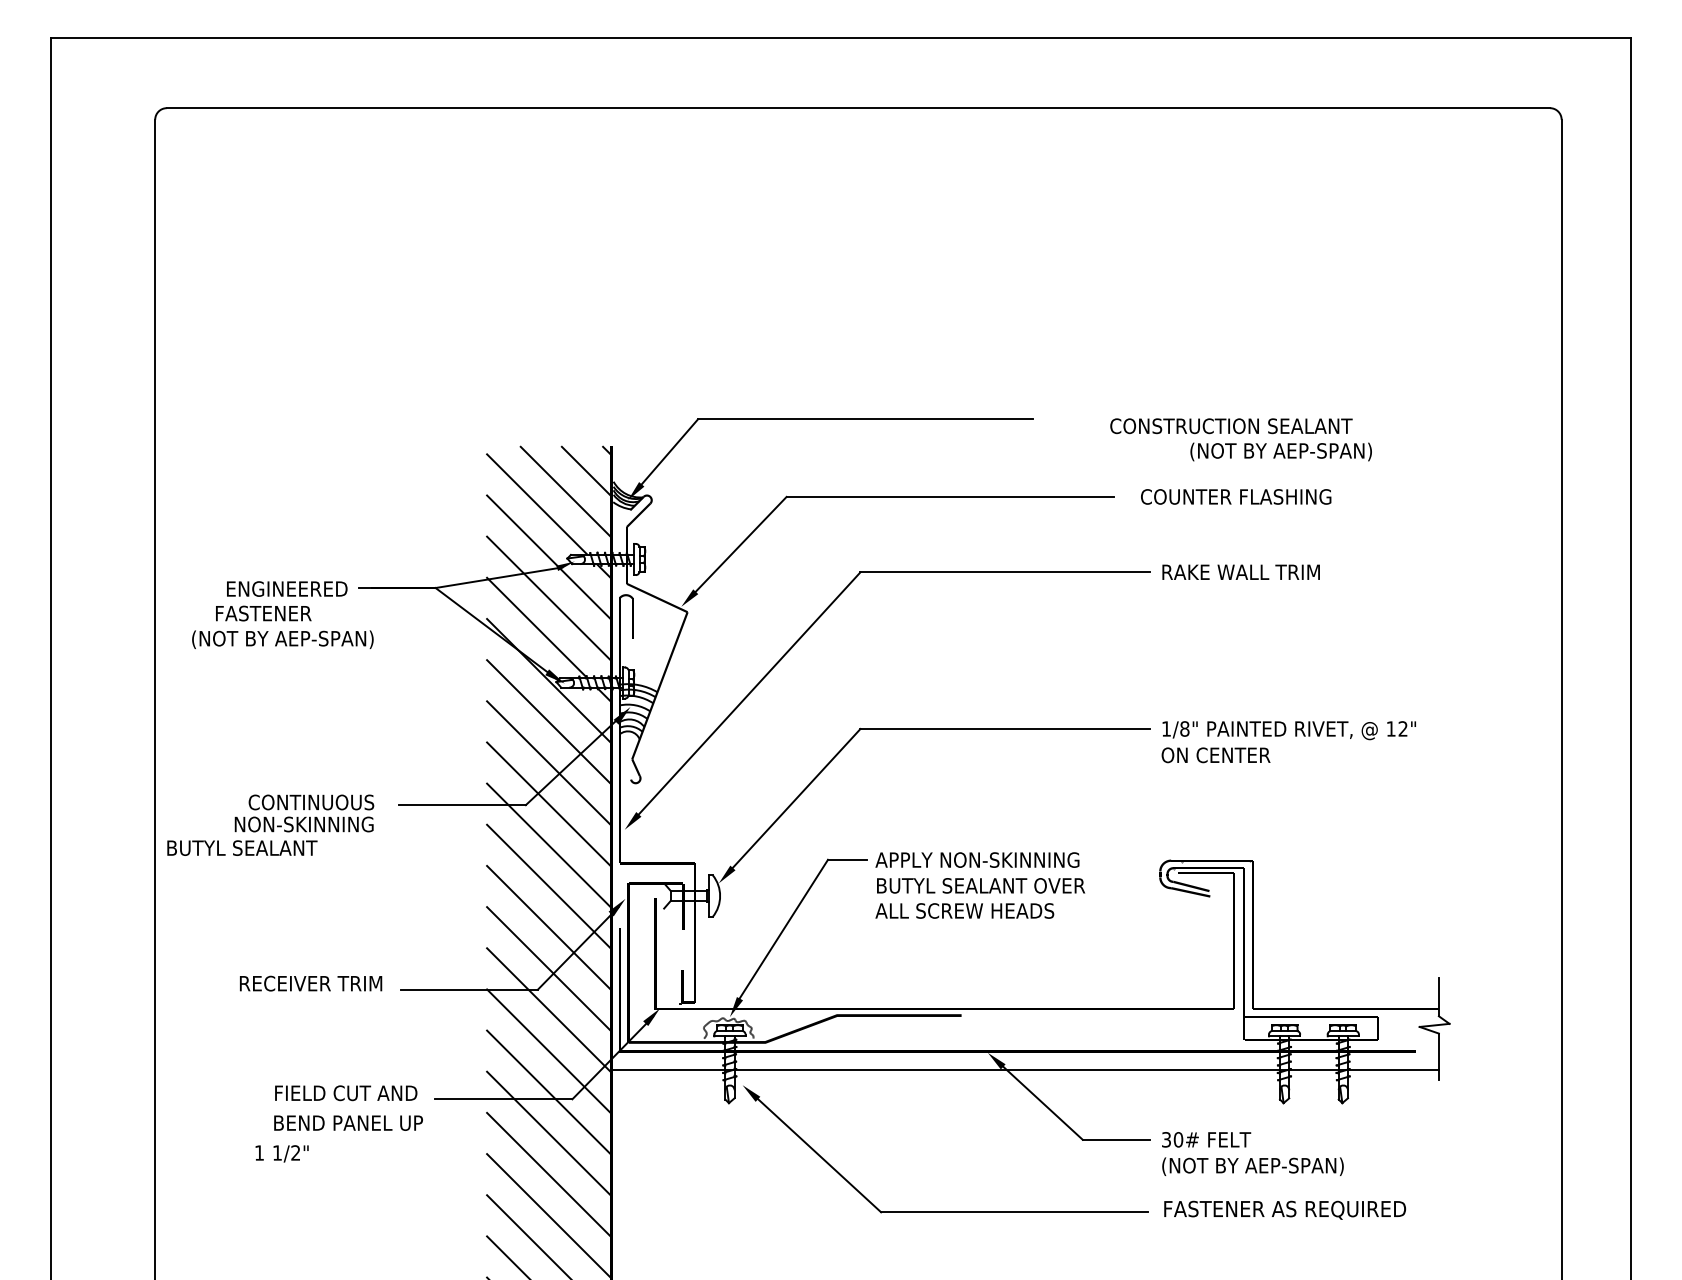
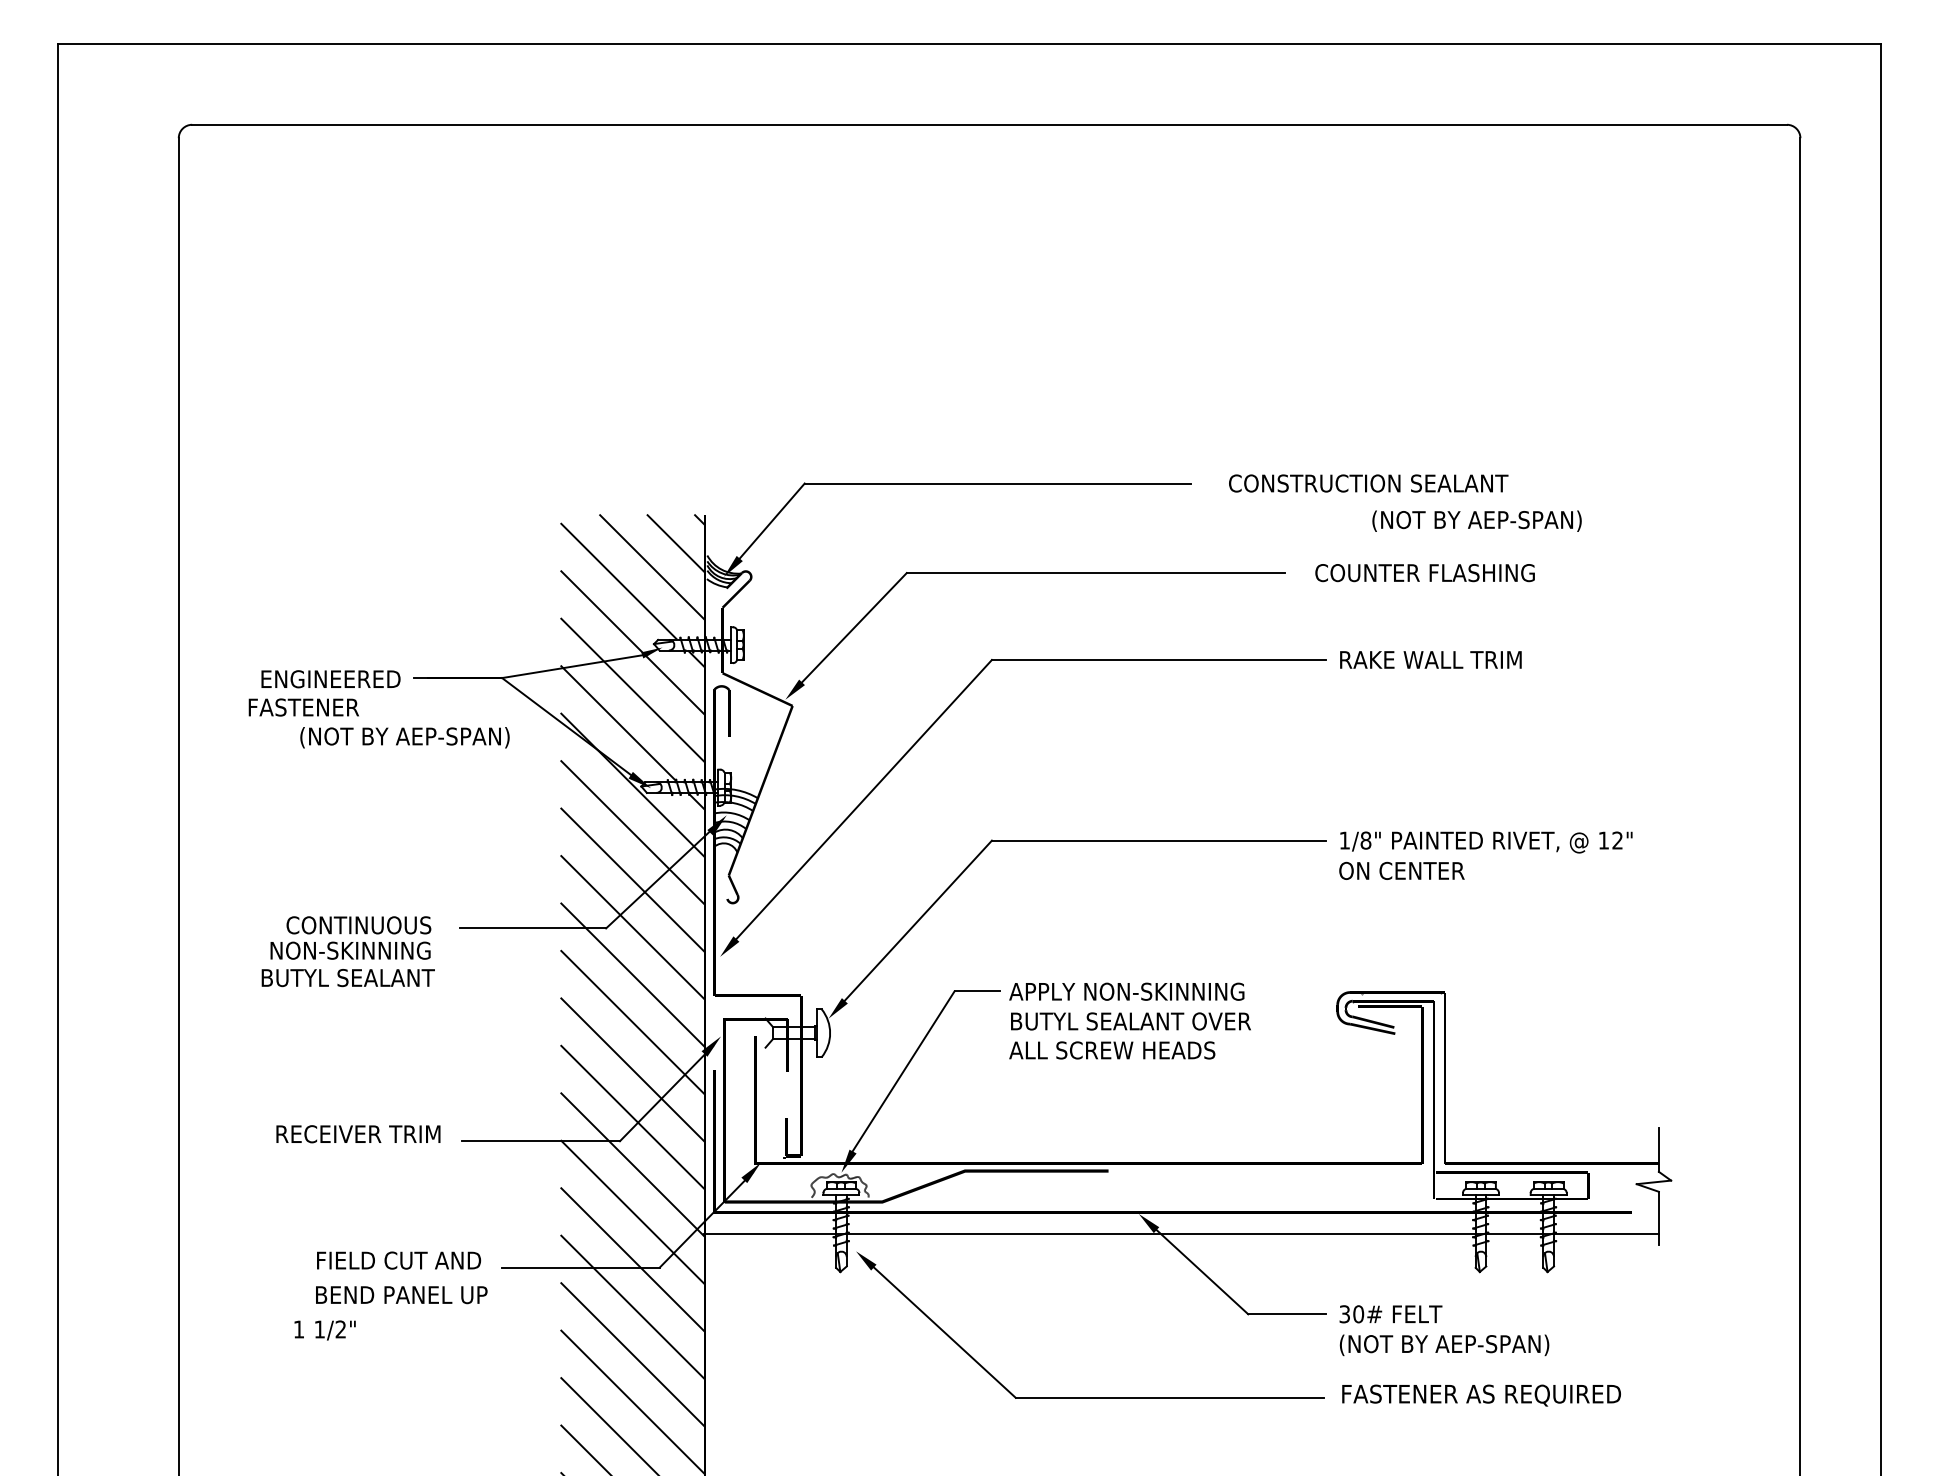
text: (1231, 426) -> (1368, 483), moved
text: (282, 639) -> (404, 737), moved
text: (241, 848) -> (347, 978), moved

